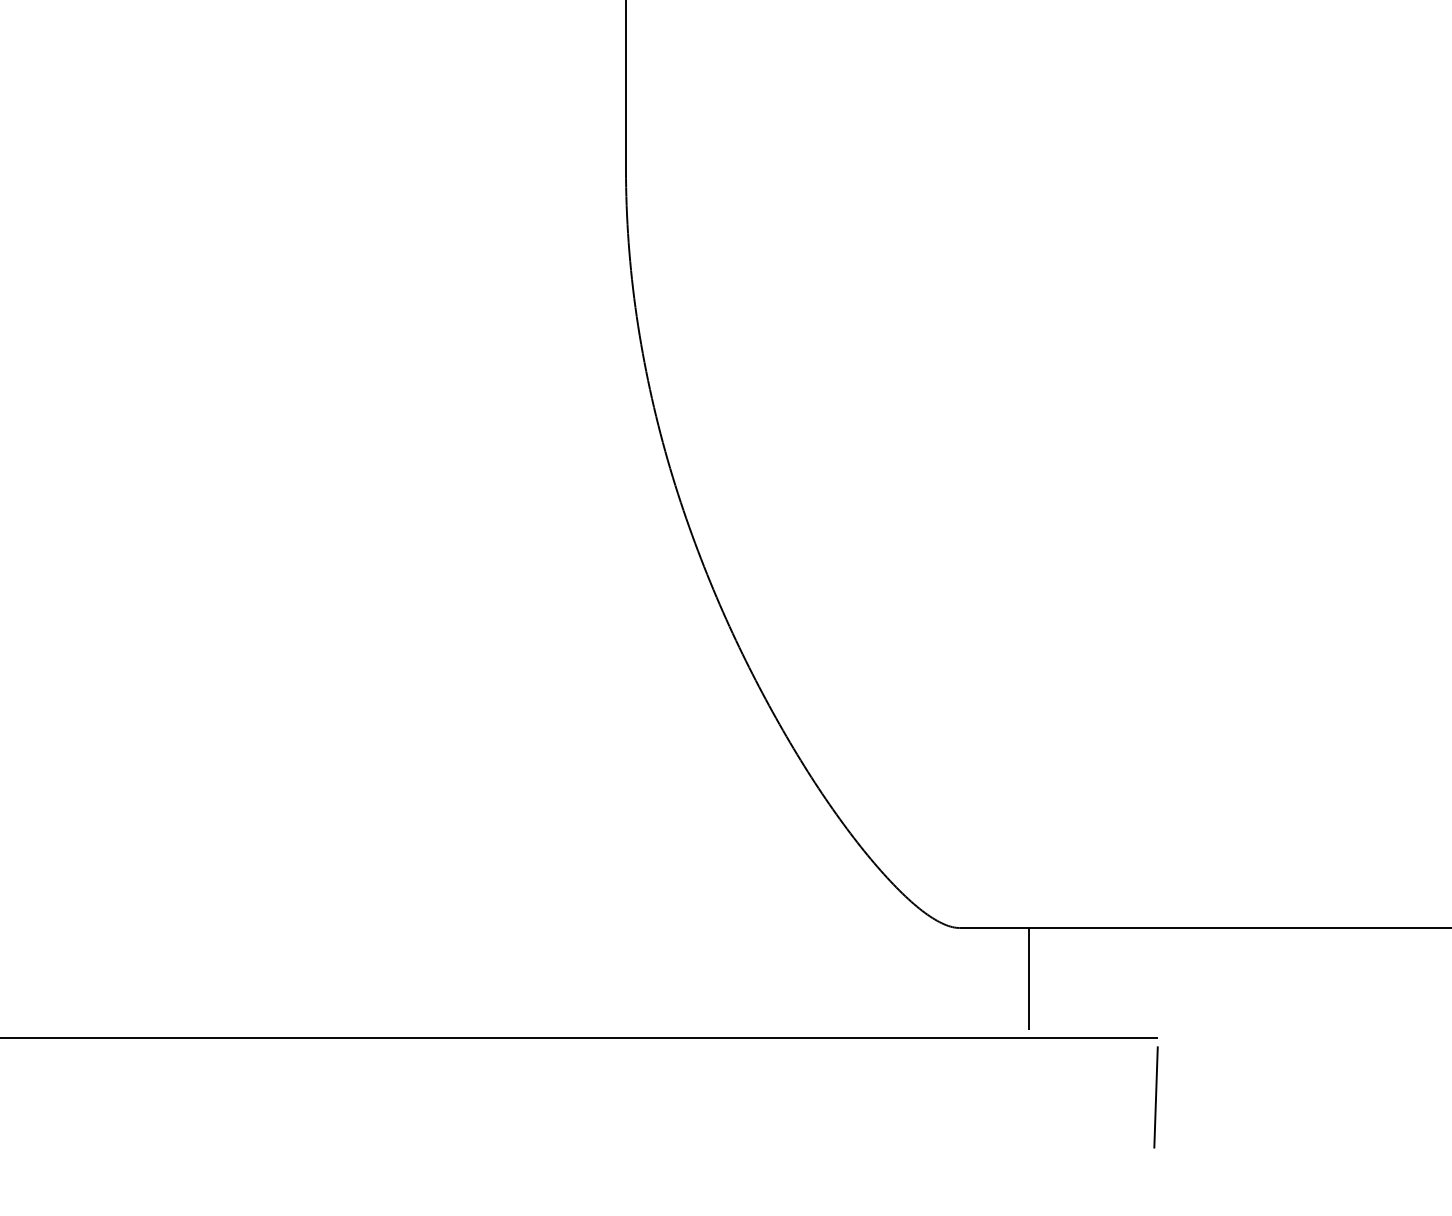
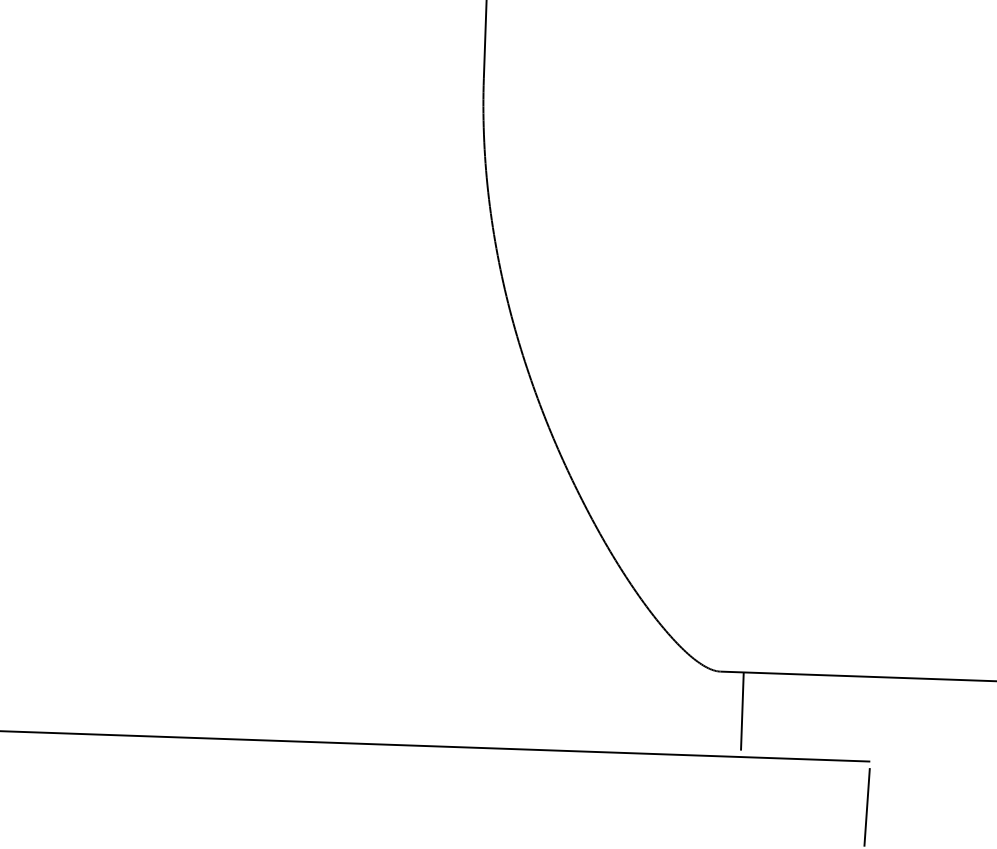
line: (1028, 982) -> (741, 714), moved

